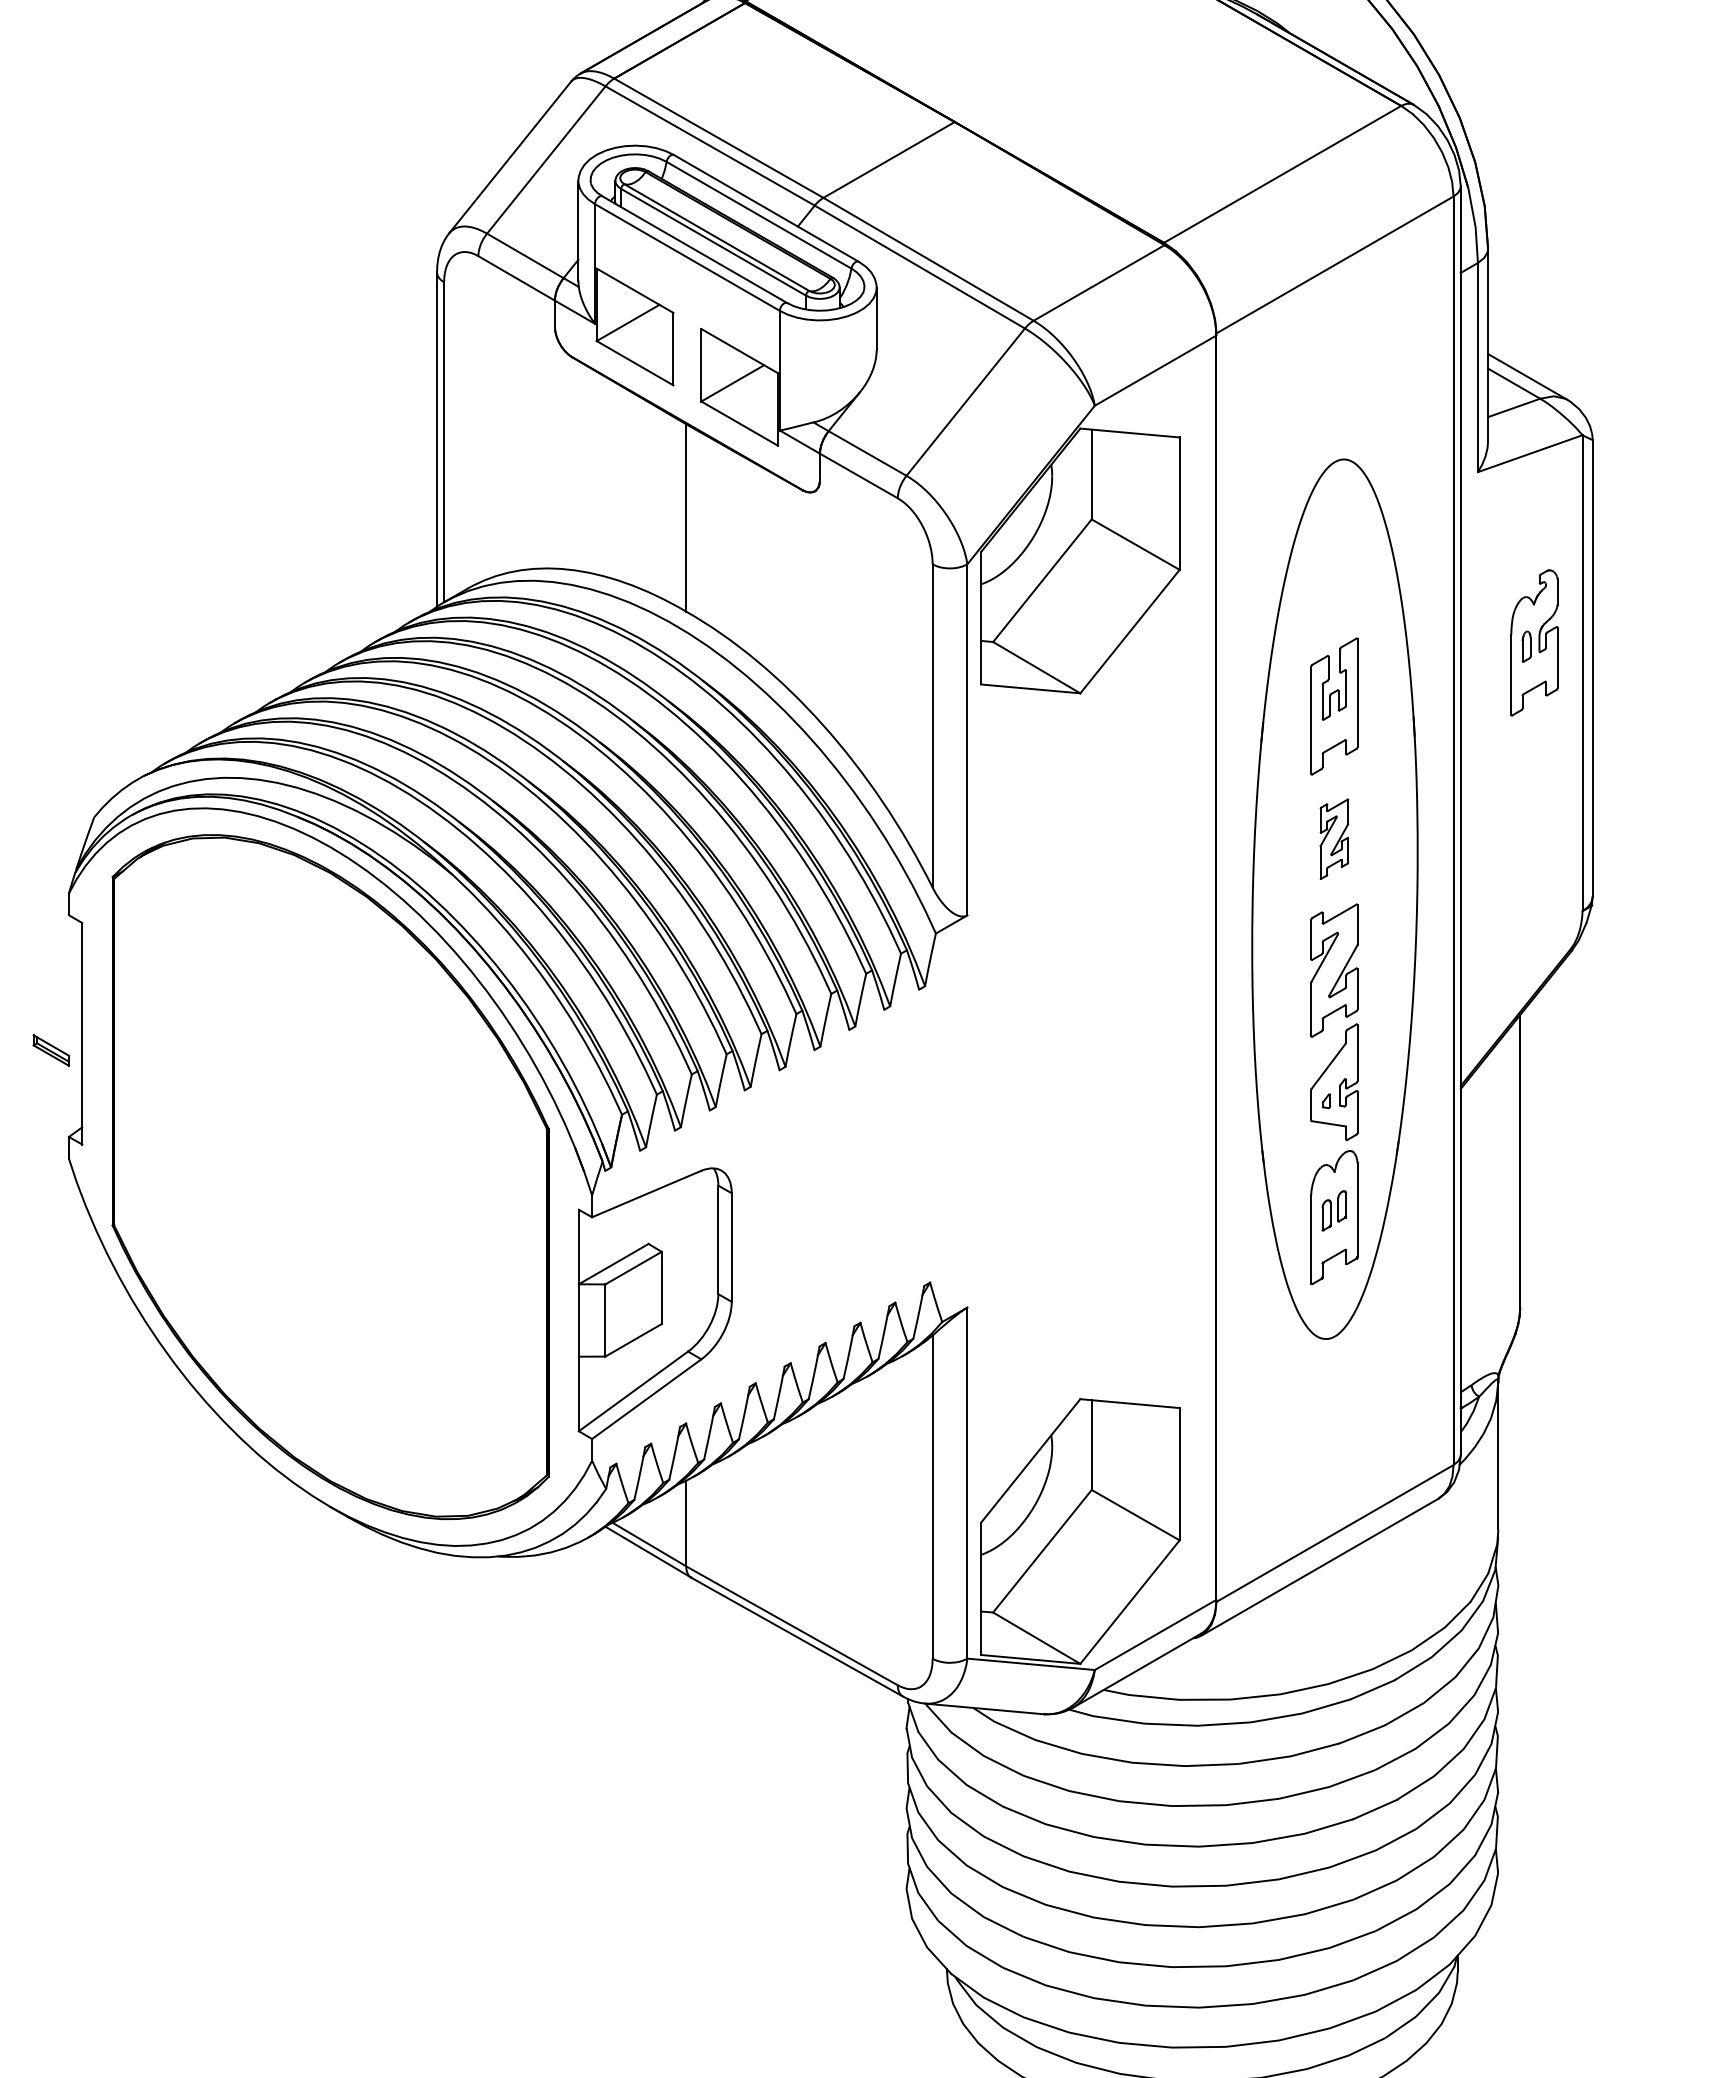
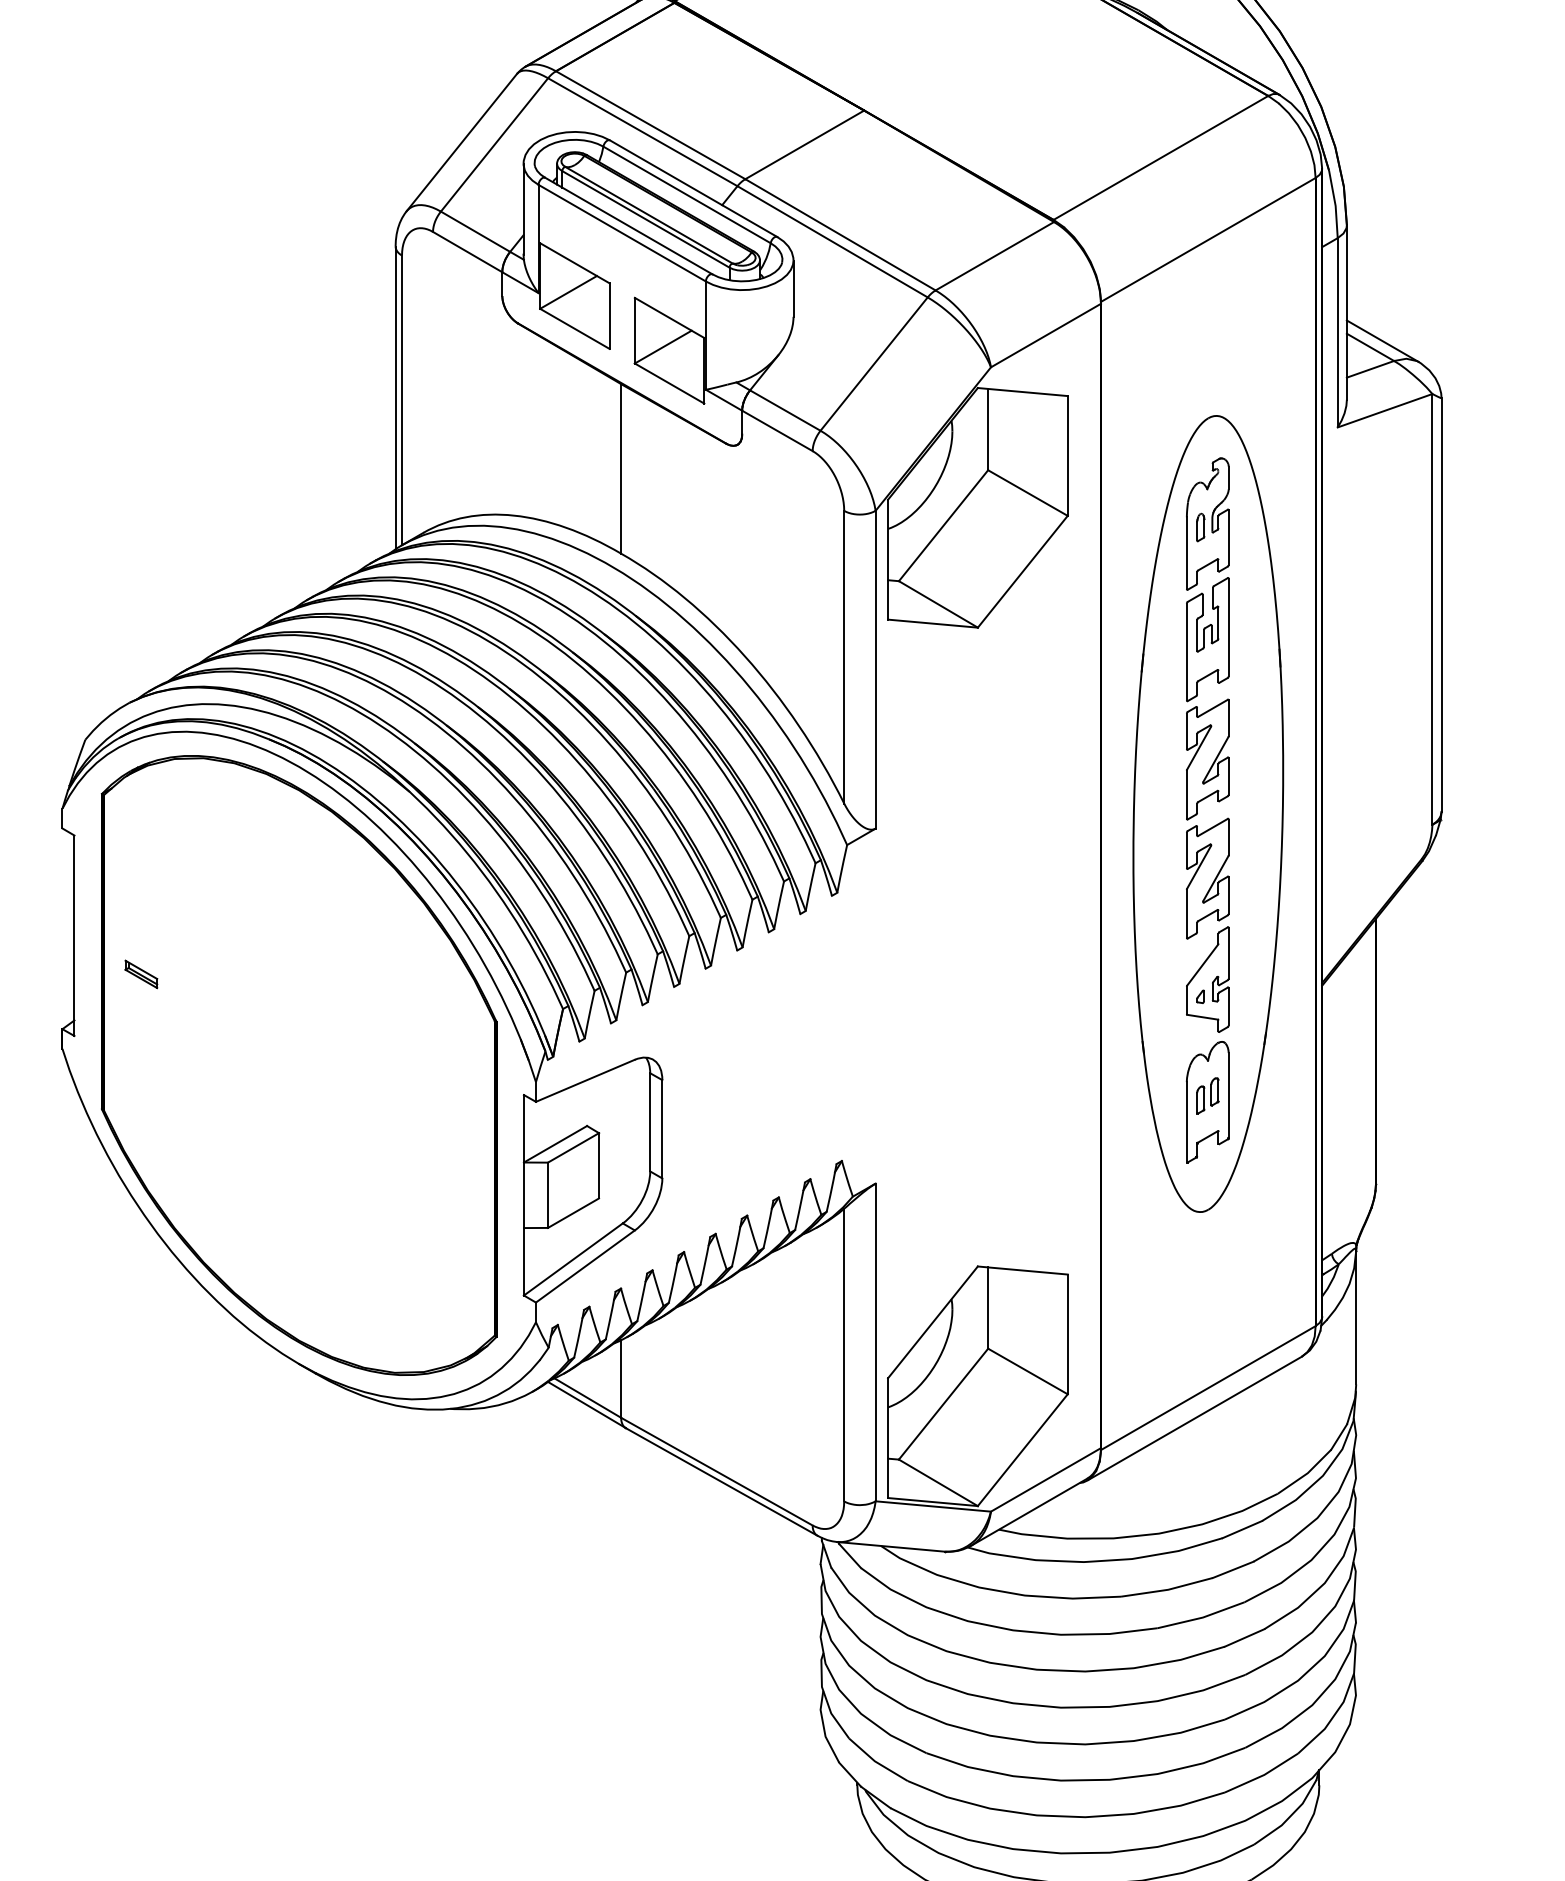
part: (1534, 642) -> (1207, 523), moved
part: (1334, 839) -> (1207, 759), size x1.67
part: (50, 1050) -> (140, 974), moved

